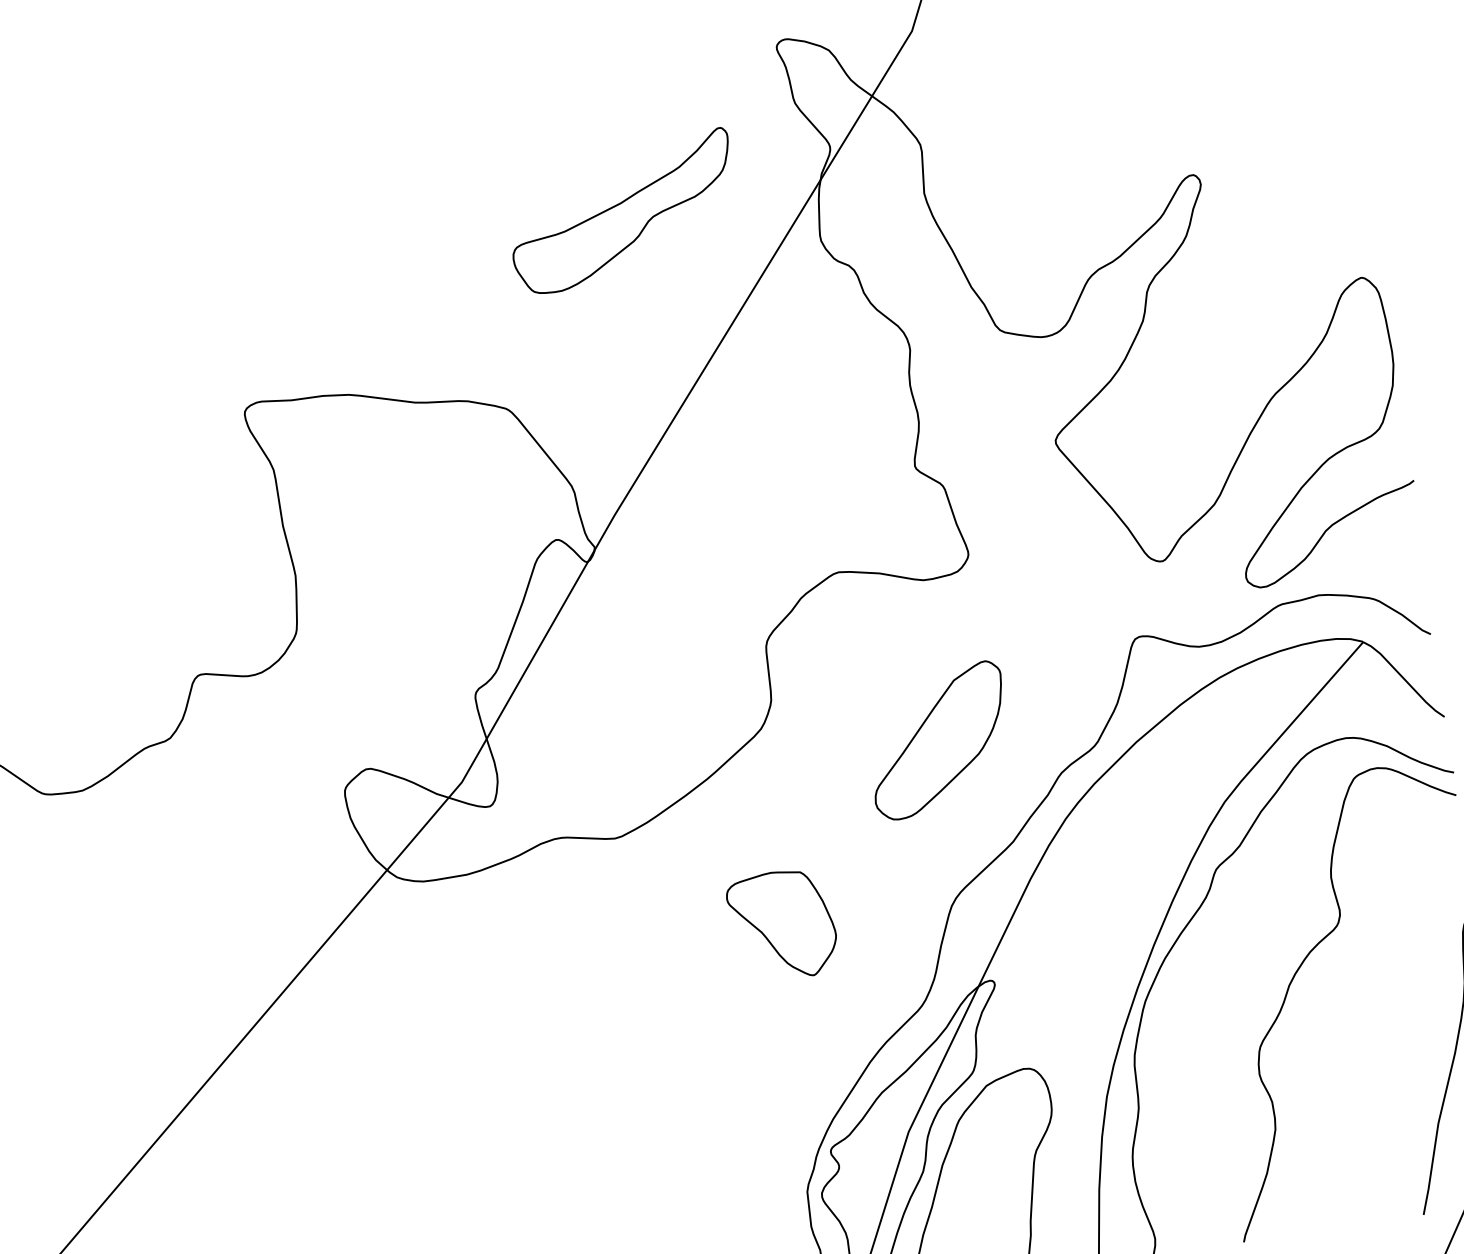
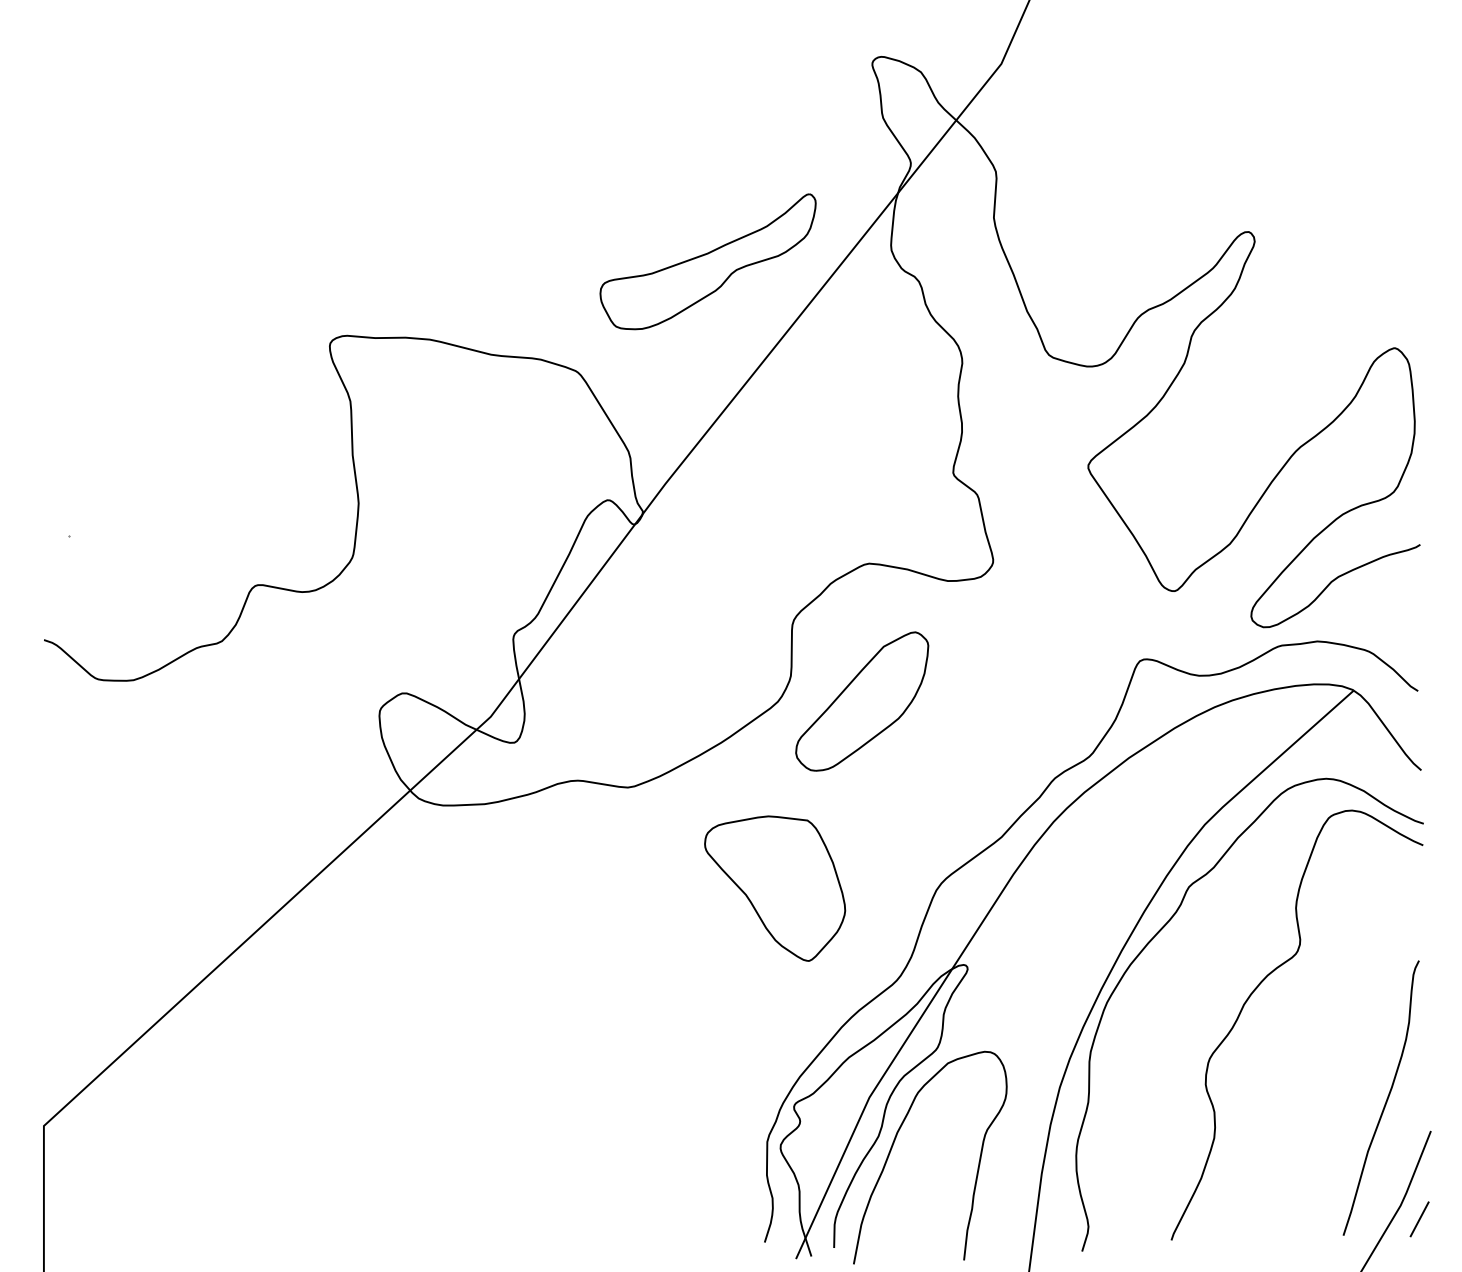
part: (621, 211) -> (707, 261), moved
part: (938, 740) -> (862, 701), moved
part: (782, 925) -> (775, 888), size x1.43

